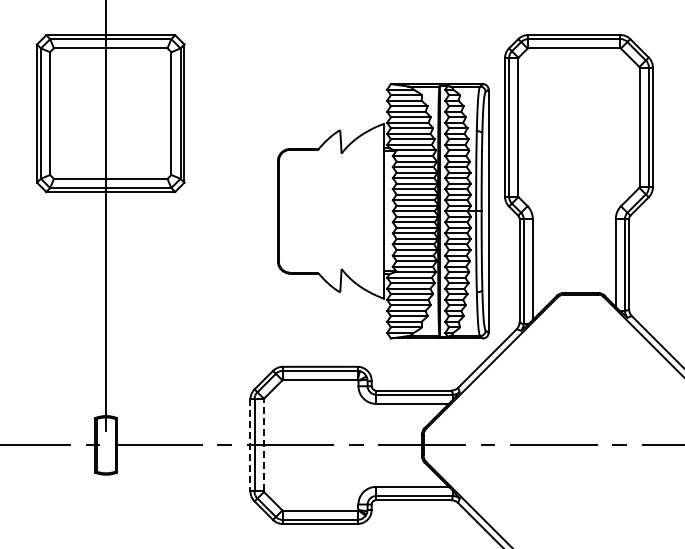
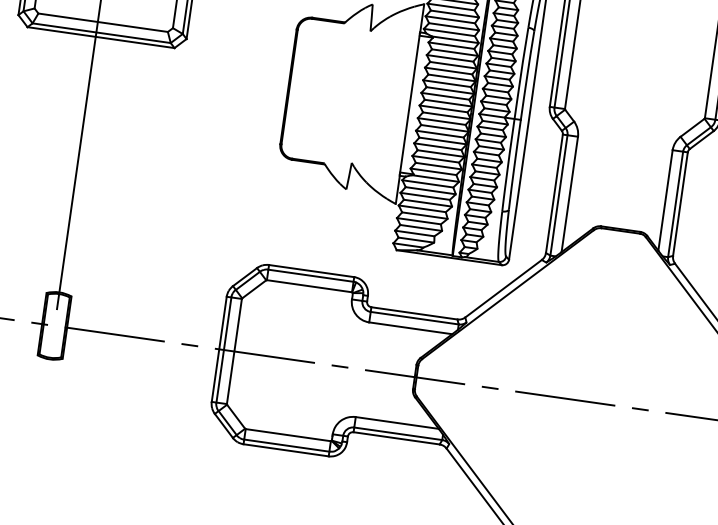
line: (250, 445) -> (219, 349), dashed -> solid
line: (263, 445) -> (234, 351), dashed -> solid

